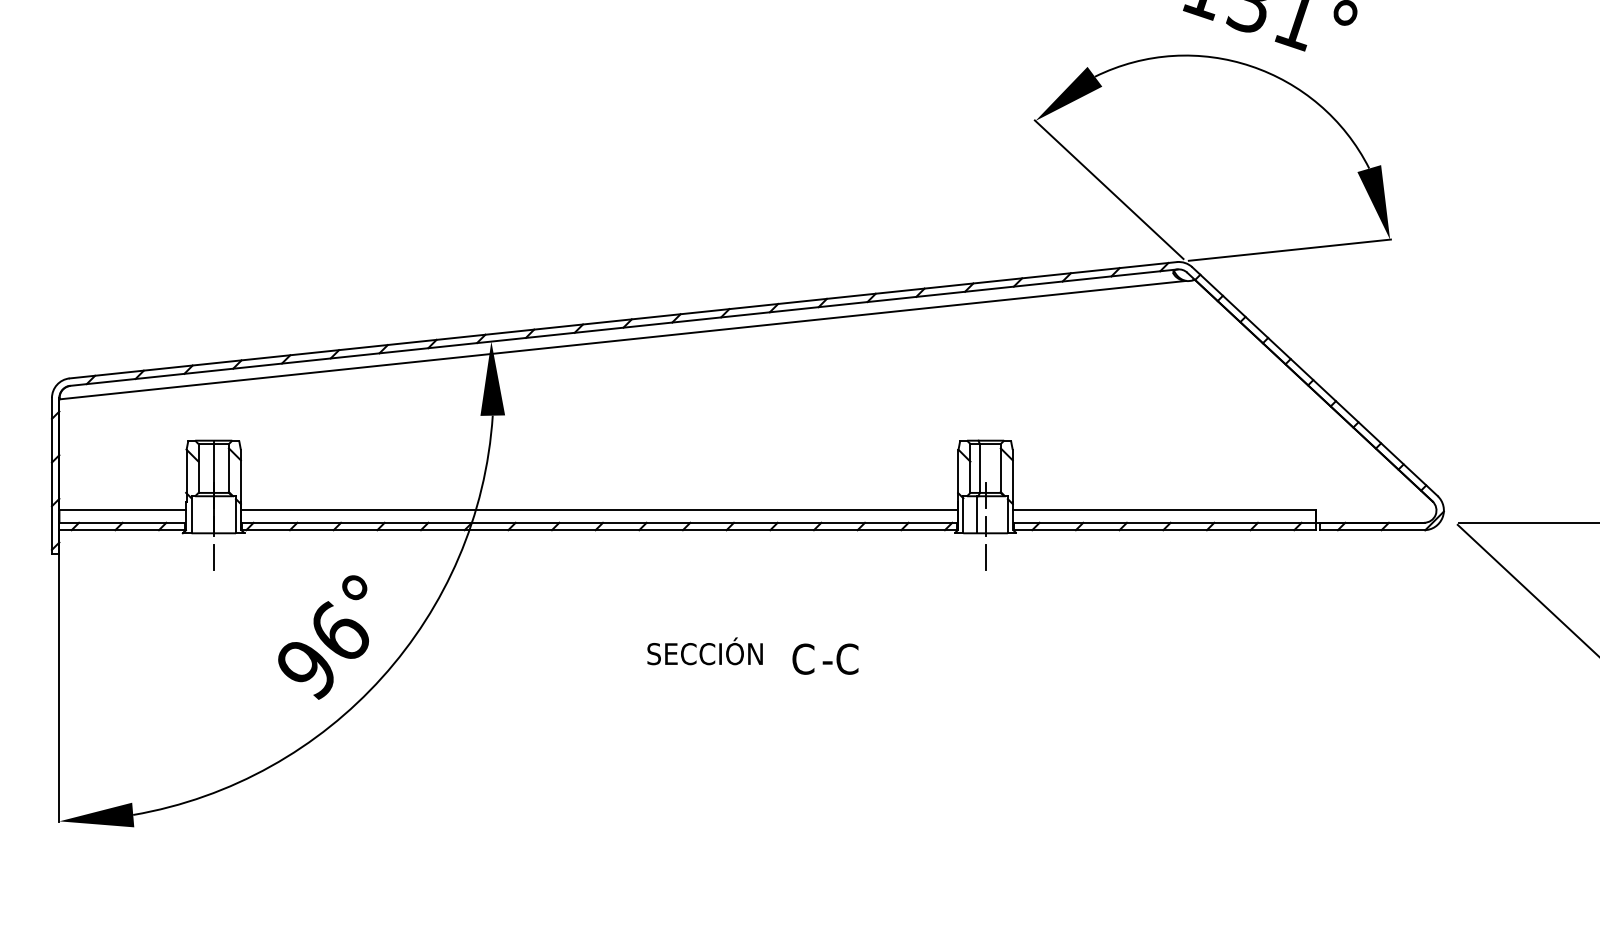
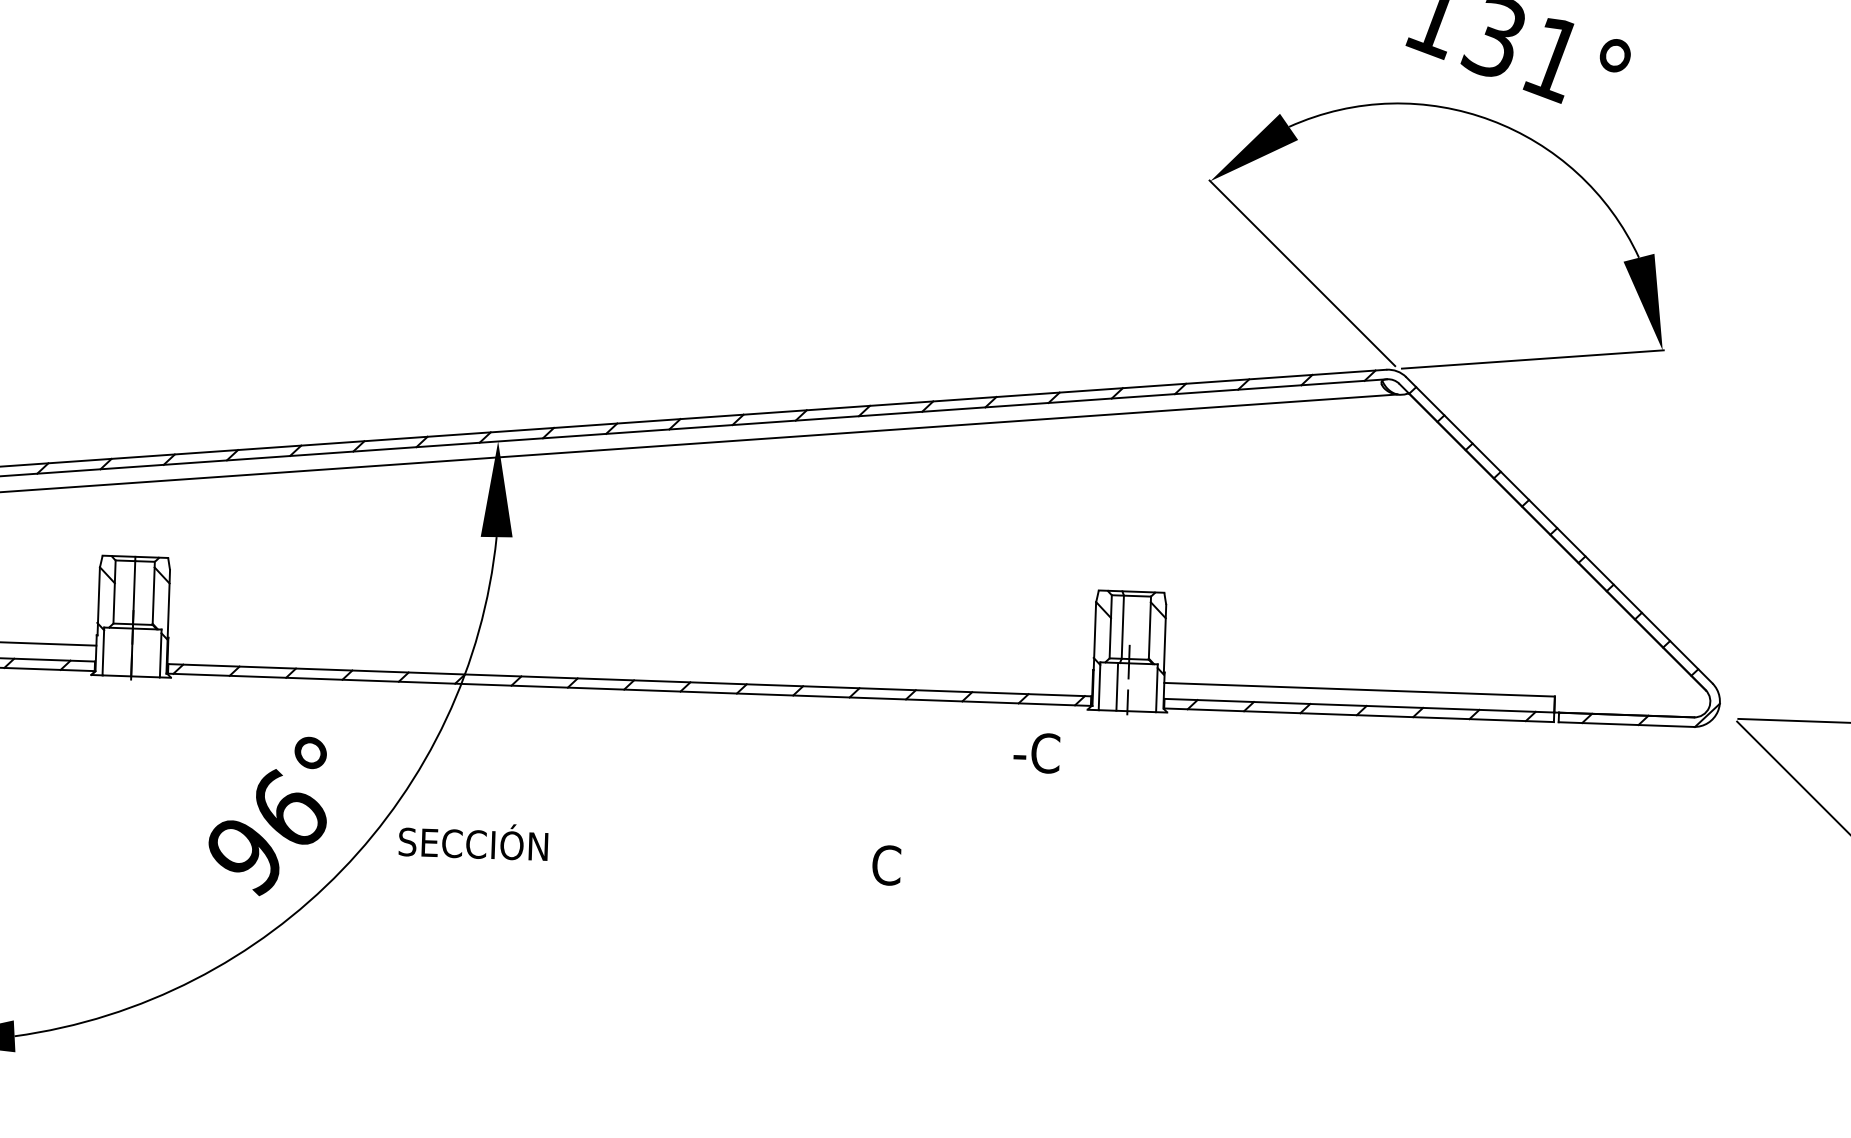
line: (599, 510) -> (630, 664), removed
line: (213, 557) -> (129, 707), removed
line: (985, 557) -> (1126, 742), removed
text: (704, 651) -> (472, 841), moved
text: (840, 658) -> (1036, 752), moved

